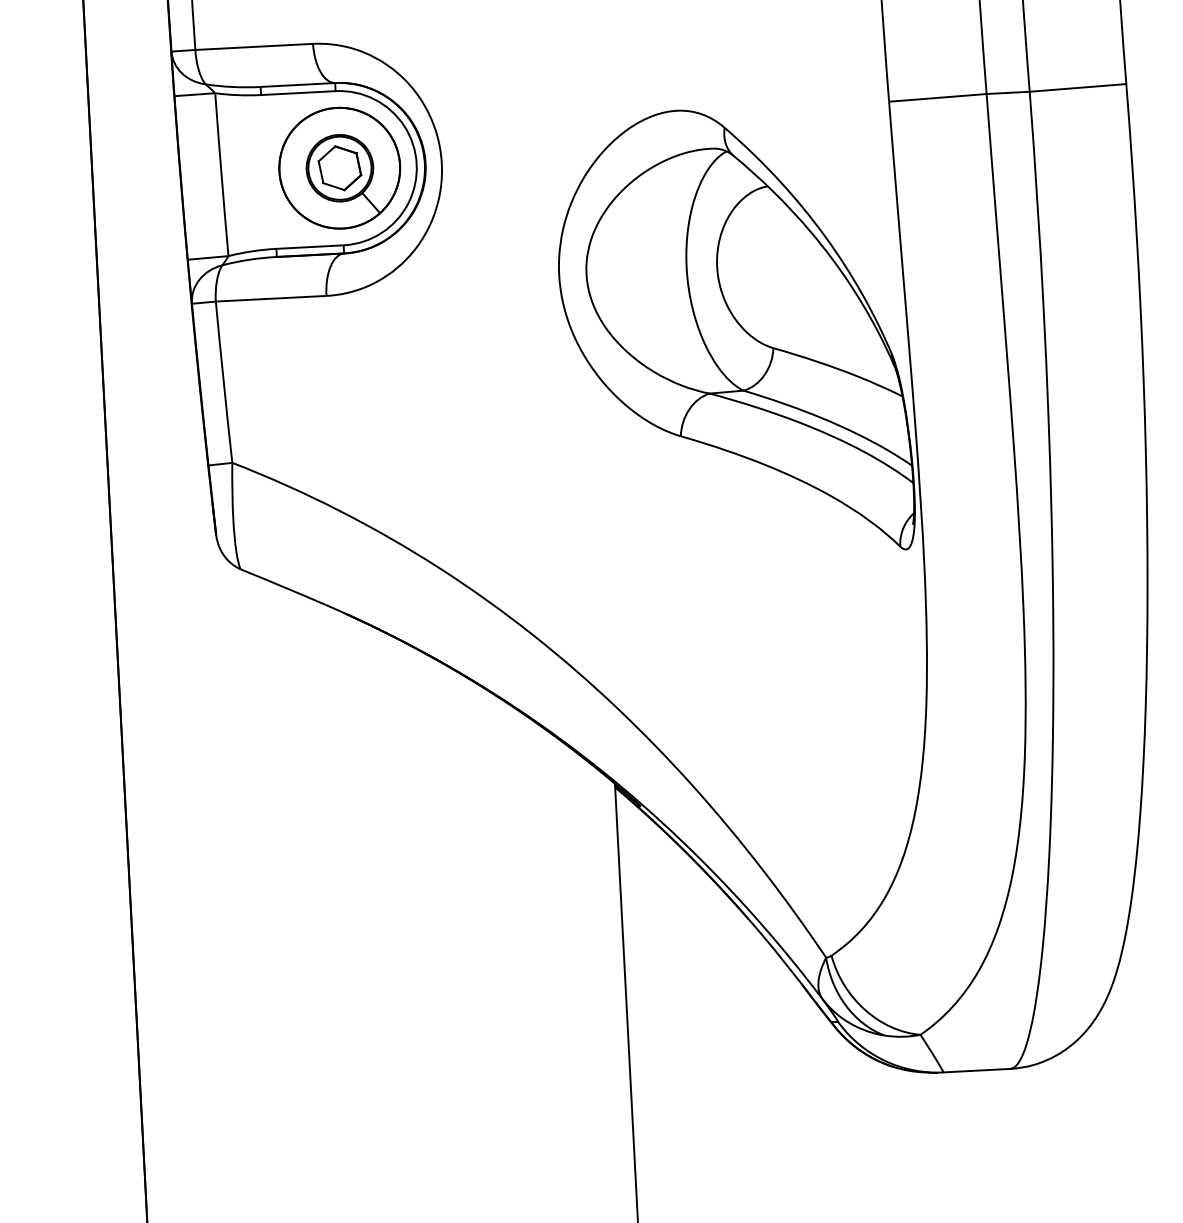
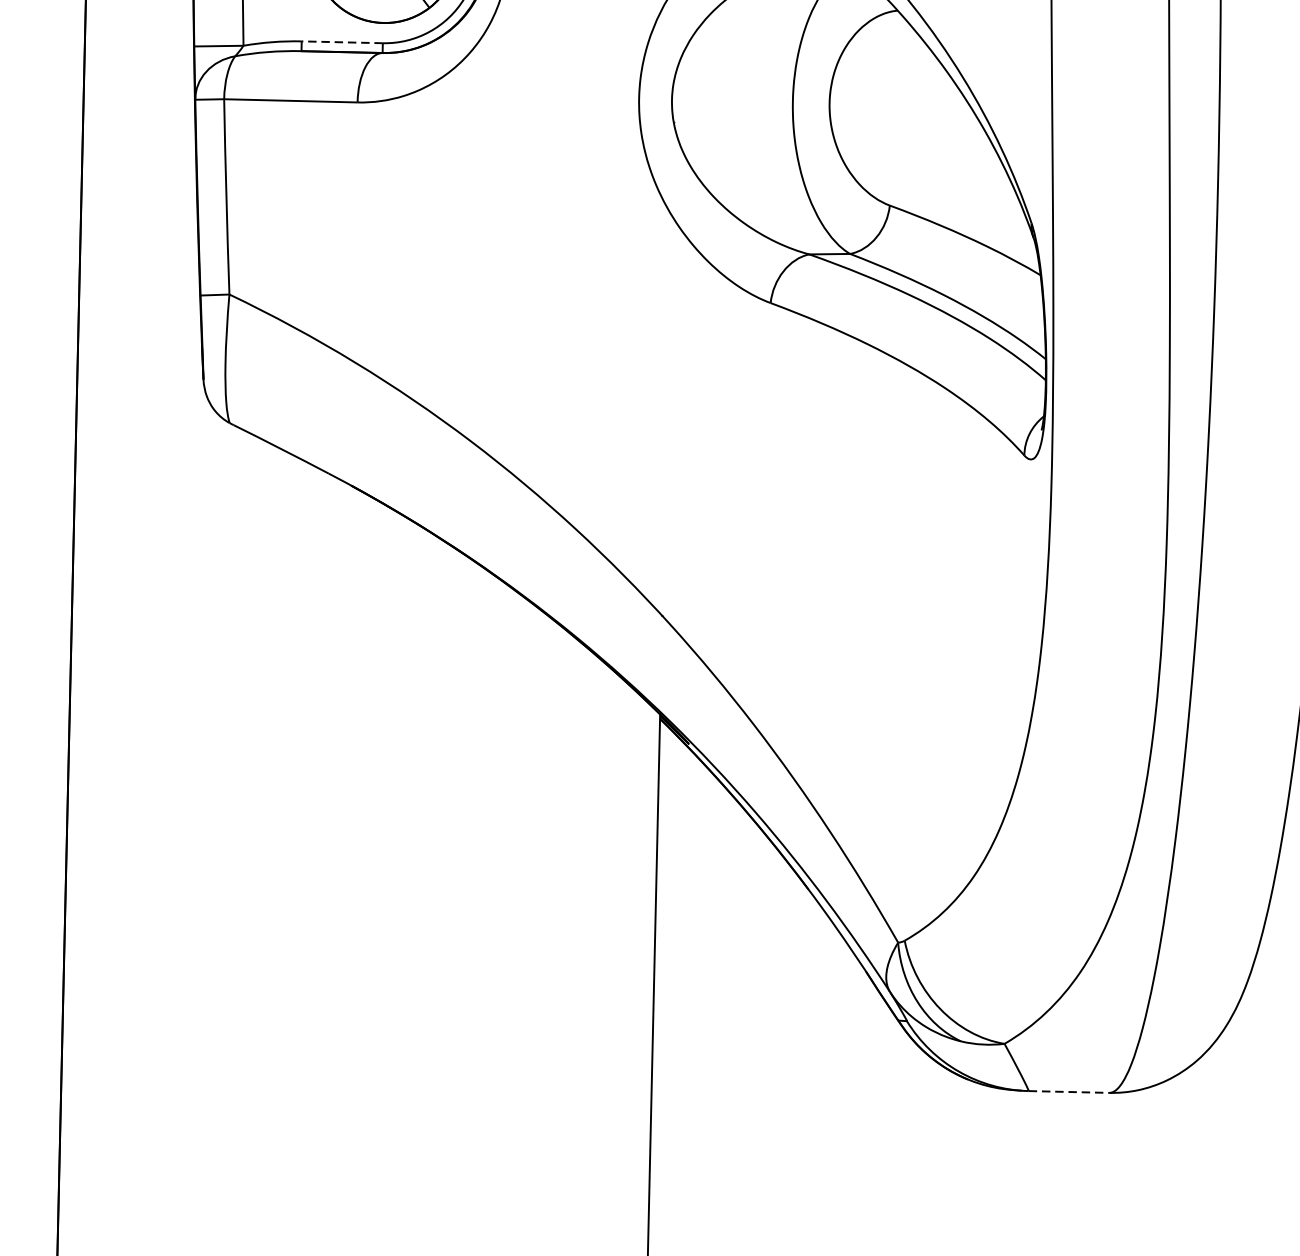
line: (310, 247) -> (342, 42), solid -> dashed
line: (977, 1070) -> (1069, 1091), solid -> dashed

